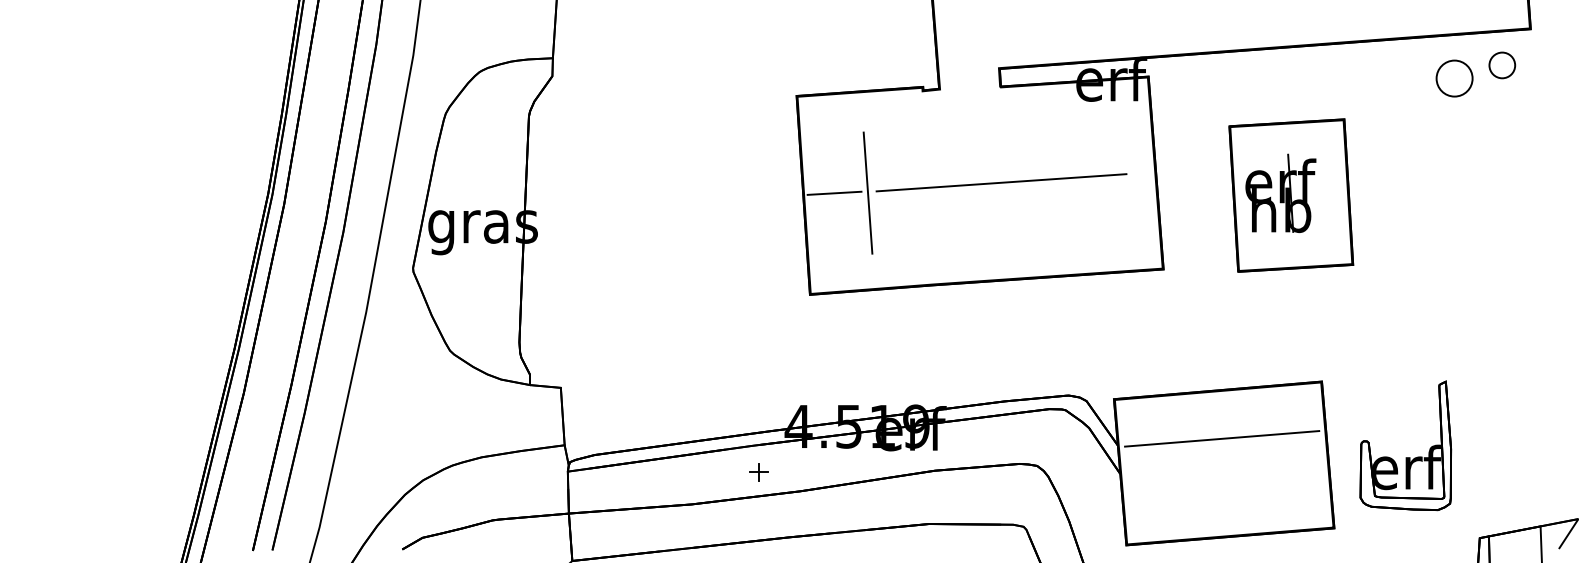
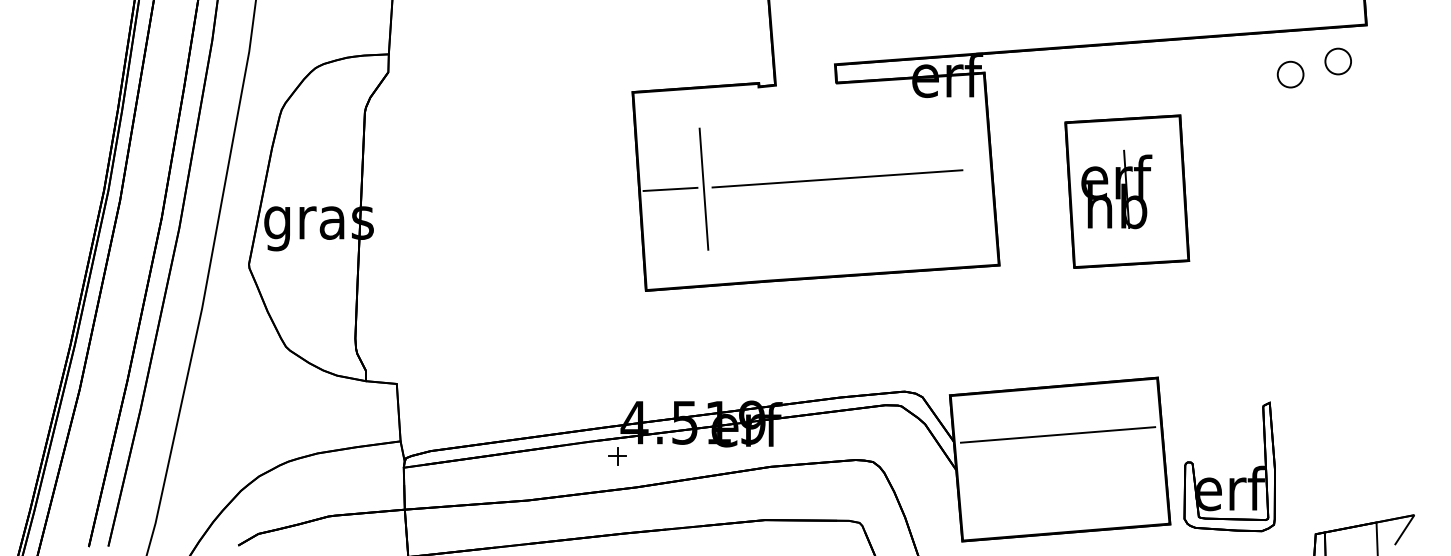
part: (1454, 78) -> (1290, 74), size x0.71
part: (1405, 457) -> (1229, 478), moved
part: (758, 472) -> (617, 456), moved

